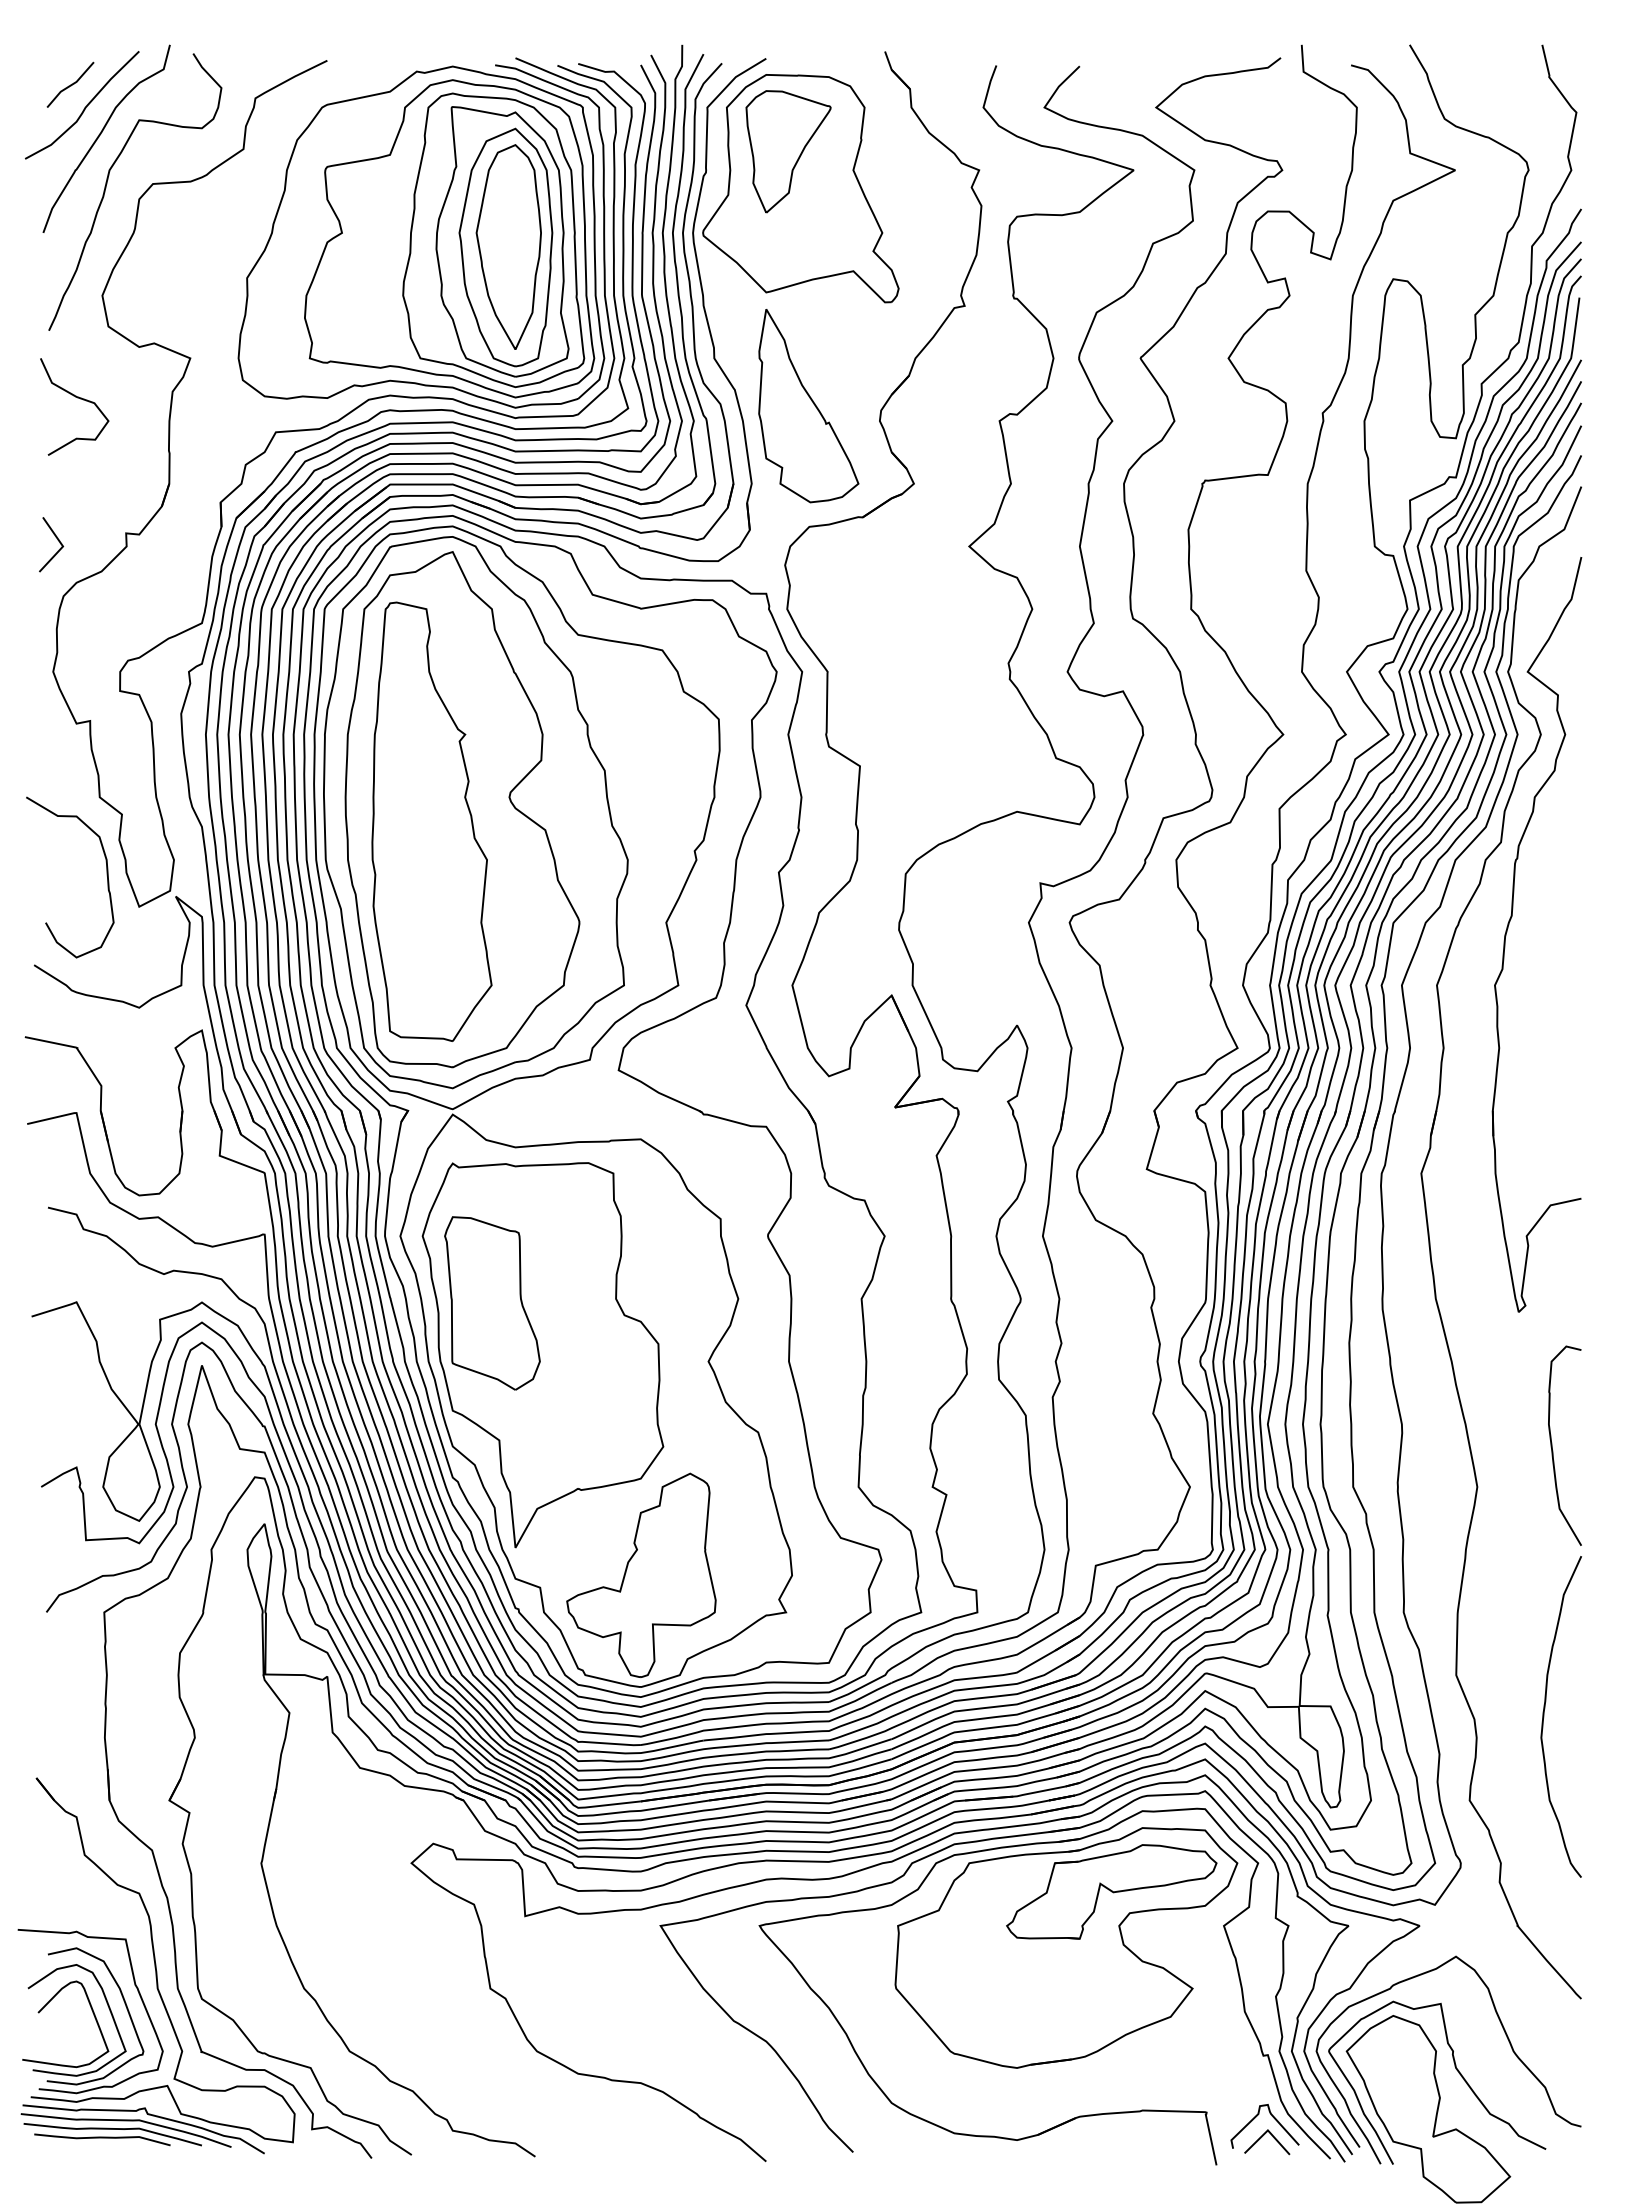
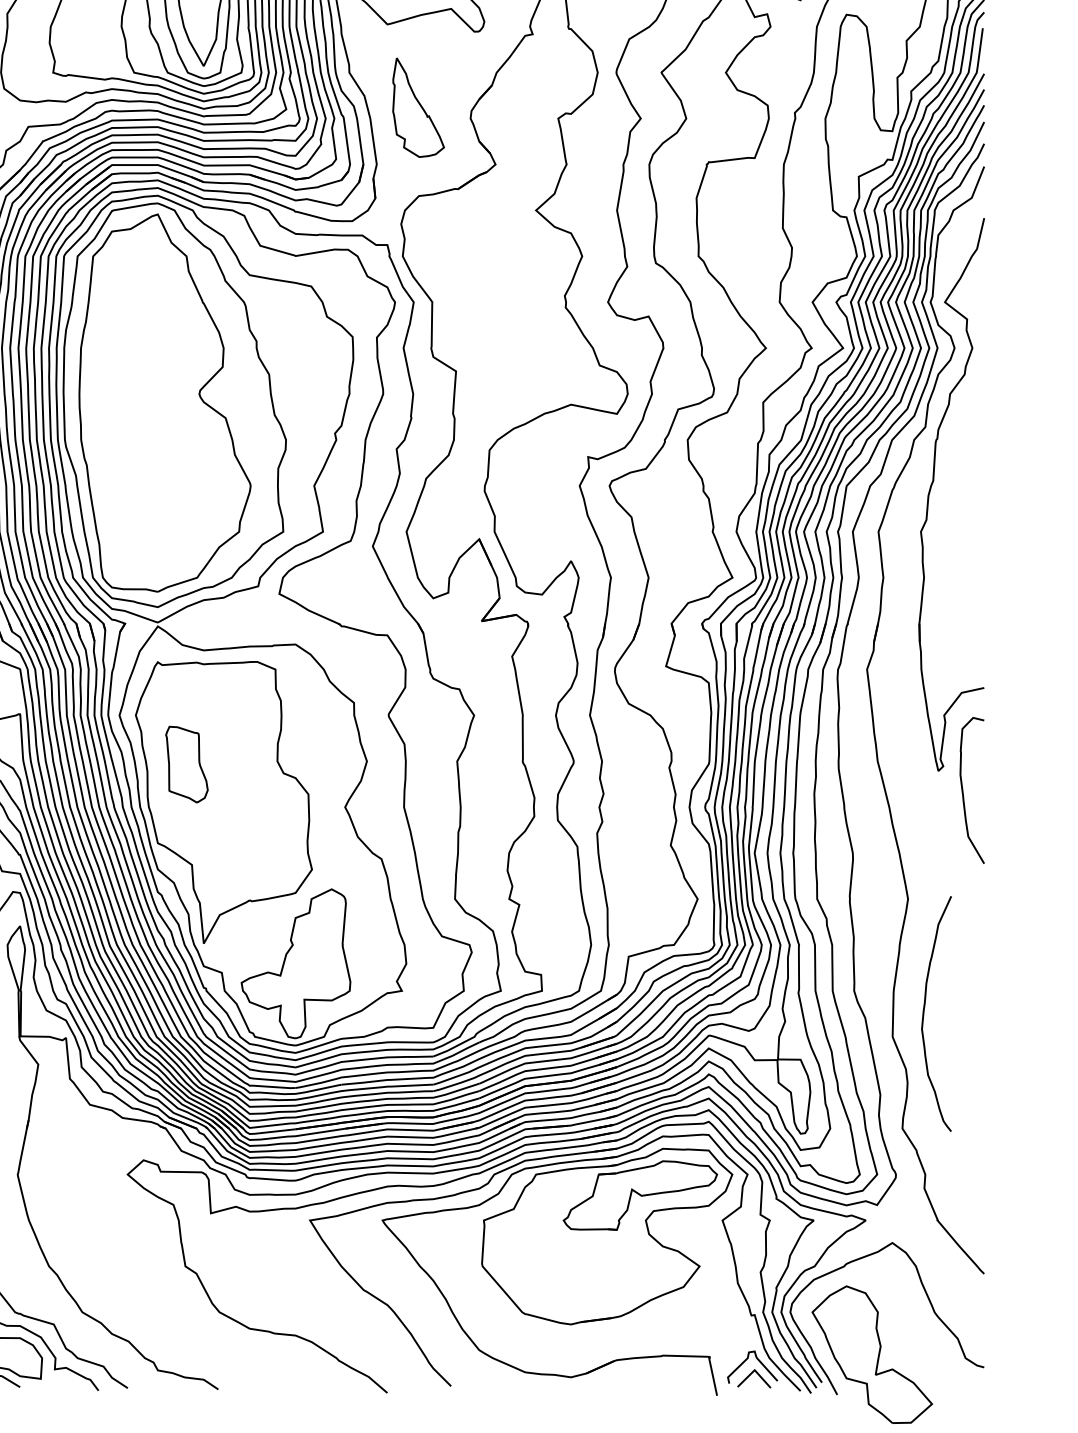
part: (808, 406) -> (418, 107), size x0.7
part: (431, 821) -> (142, 411), removed
part: (492, 1303) -> (186, 764), size x0.6
curve: (1552, 1445) -> (963, 790), moved
curve: (1544, 1716) -> (924, 1013), moved
curve: (1456, 2070) -> (892, 1326), removed

